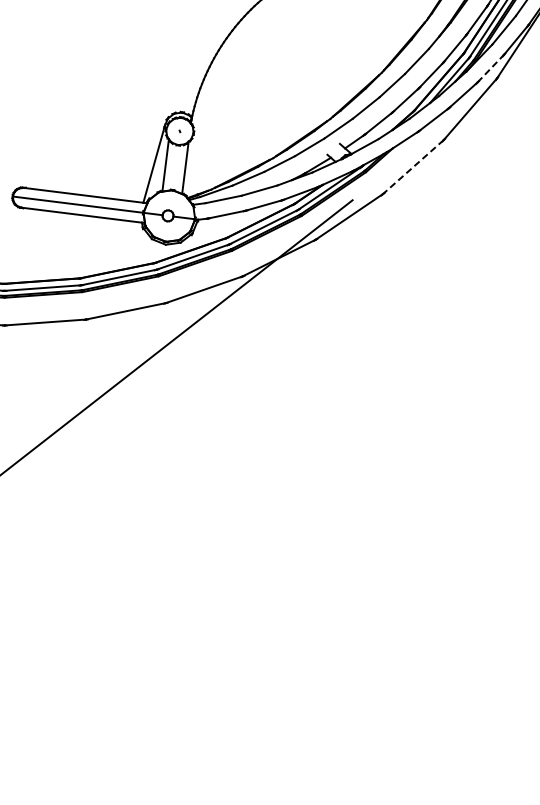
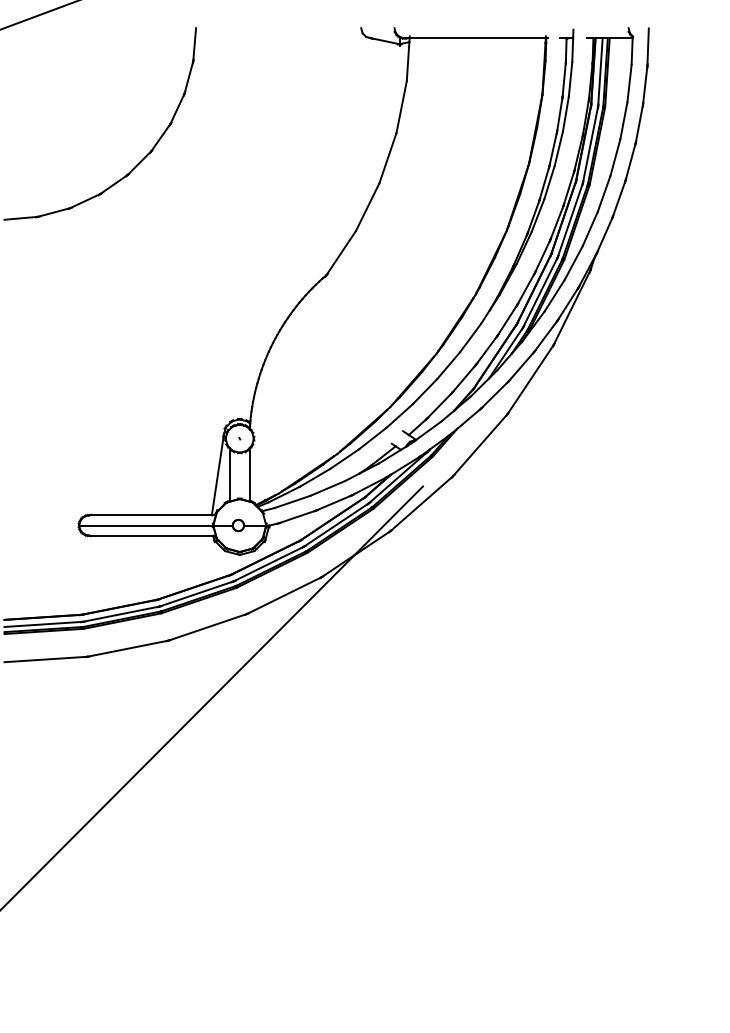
line: (491, 68) -> (546, 335), dashed -> solid
line: (412, 167) -> (479, 445), dashed -> solid

